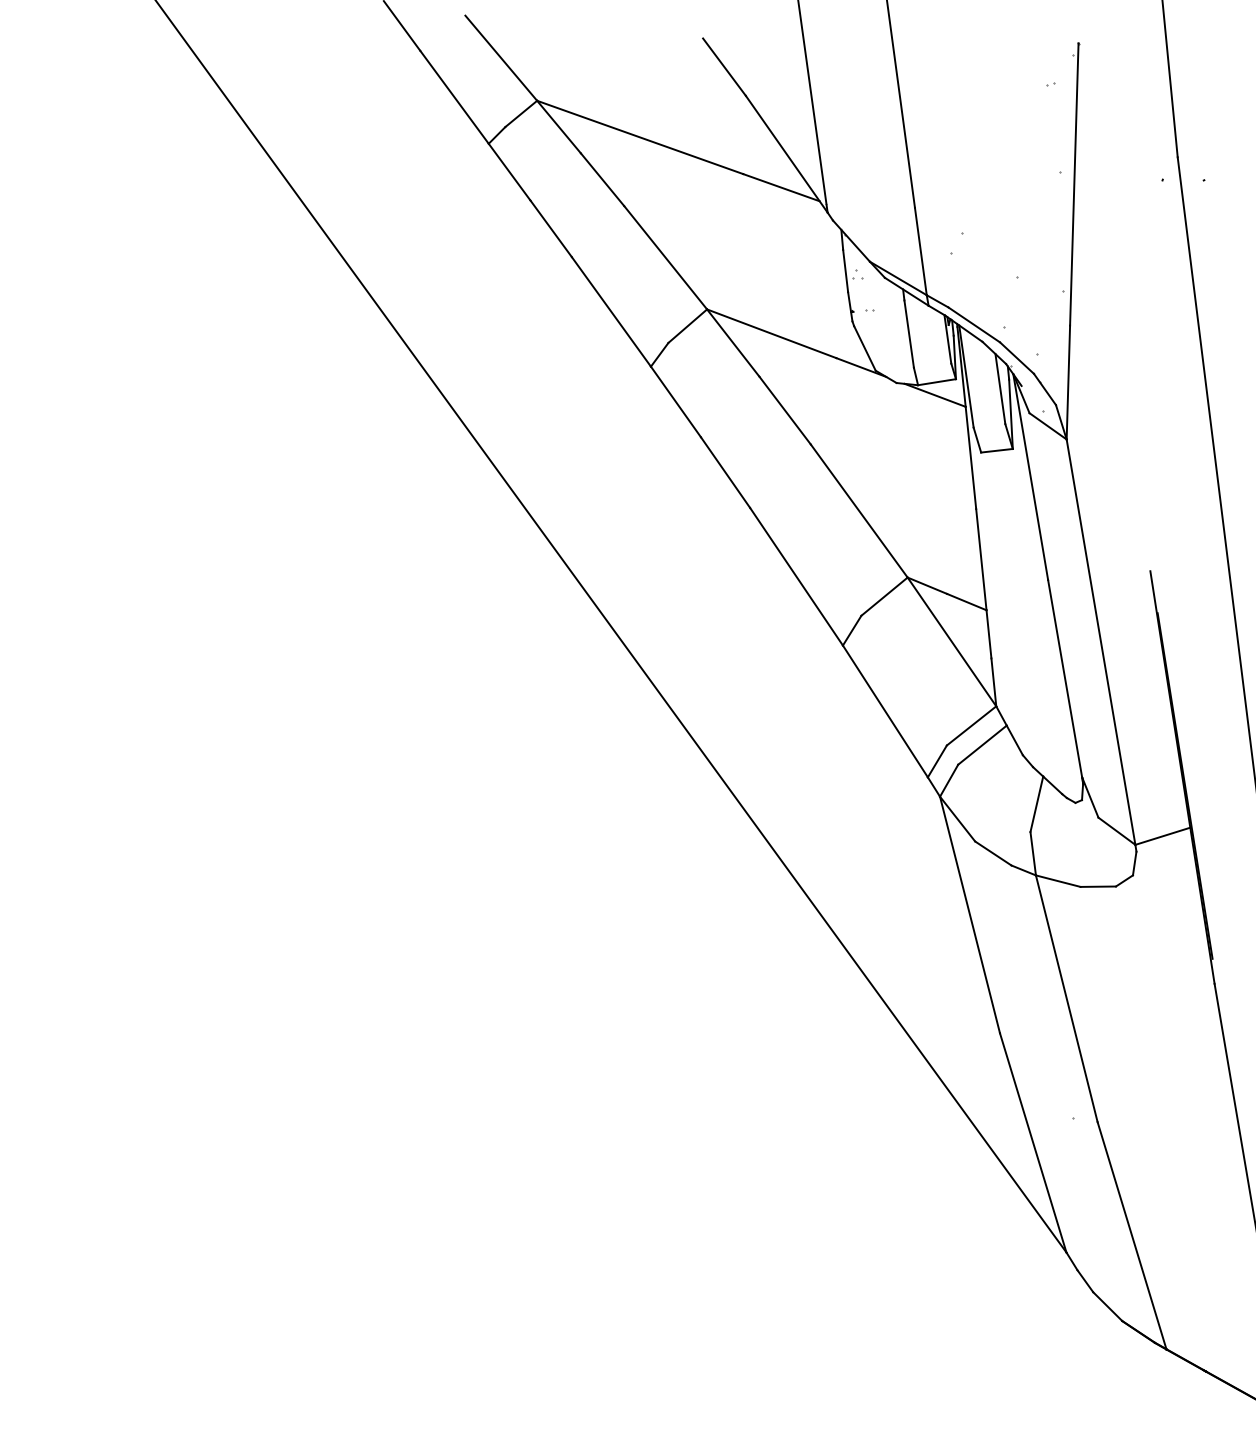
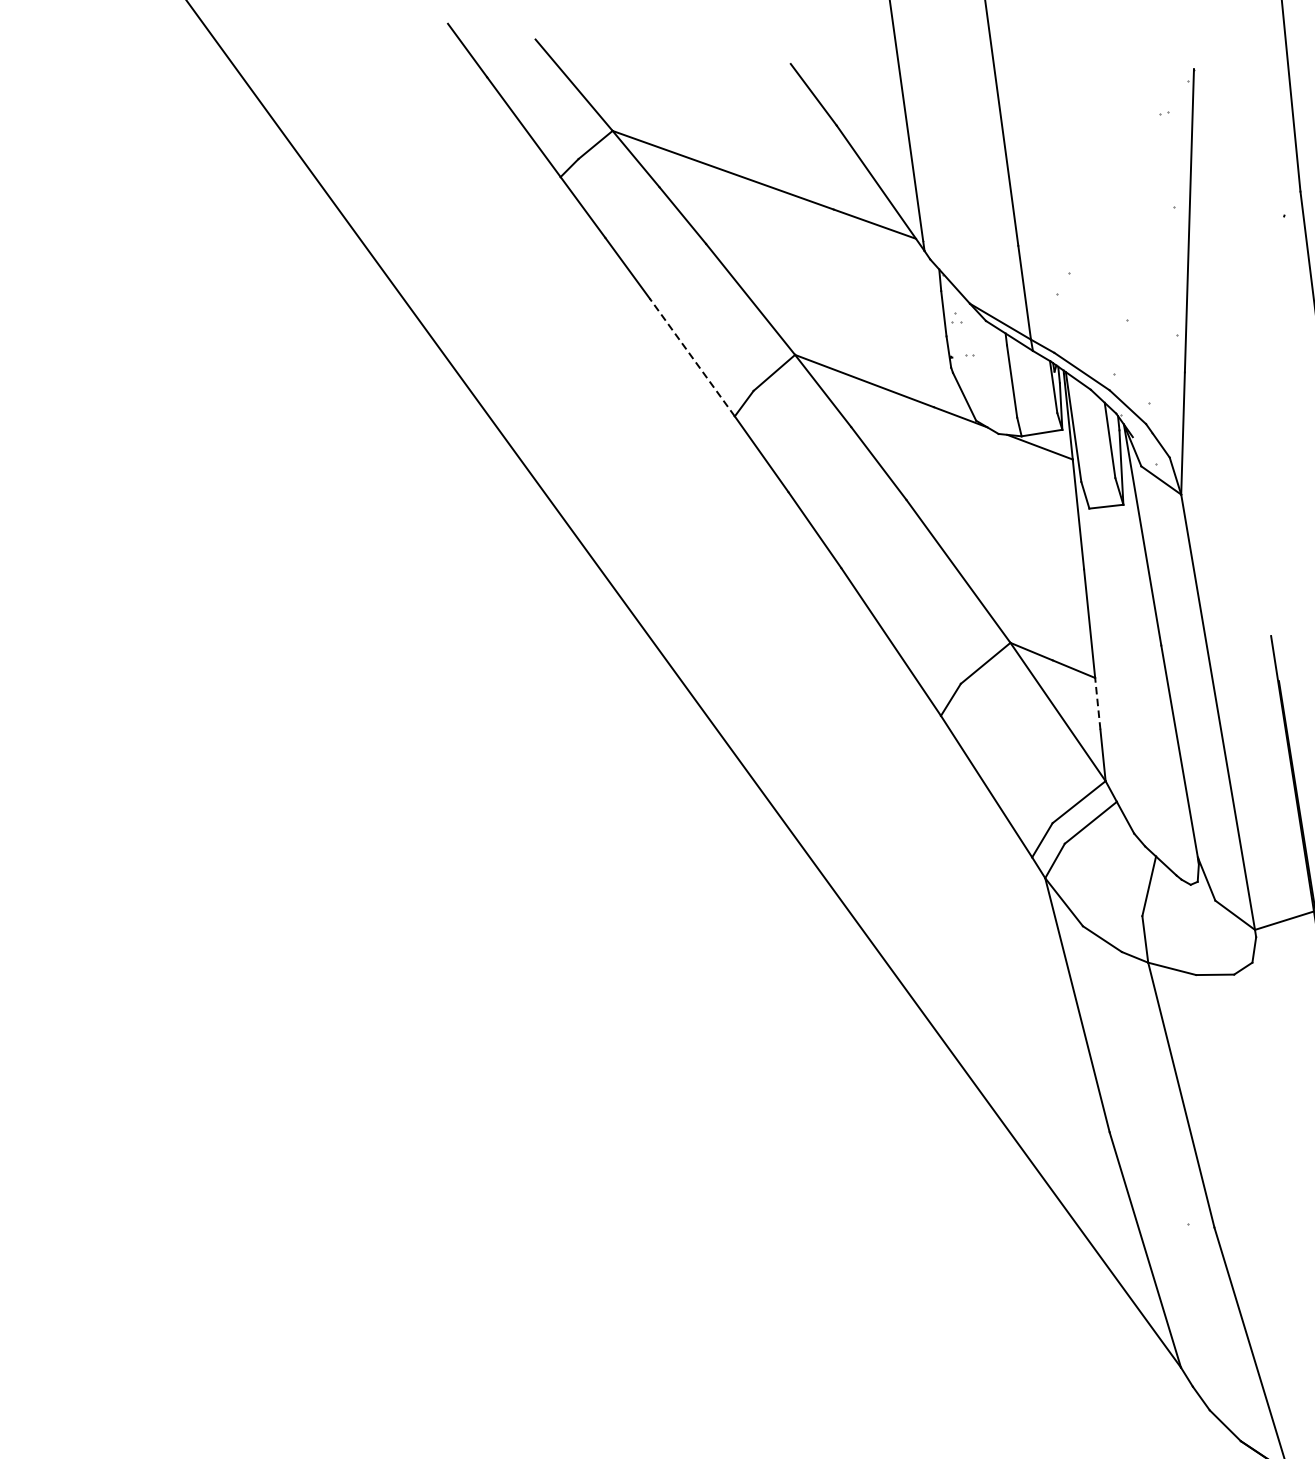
line: (611, 311) -> (692, 357), solid -> dashed
line: (988, 633) -> (1097, 702), solid -> dashed

